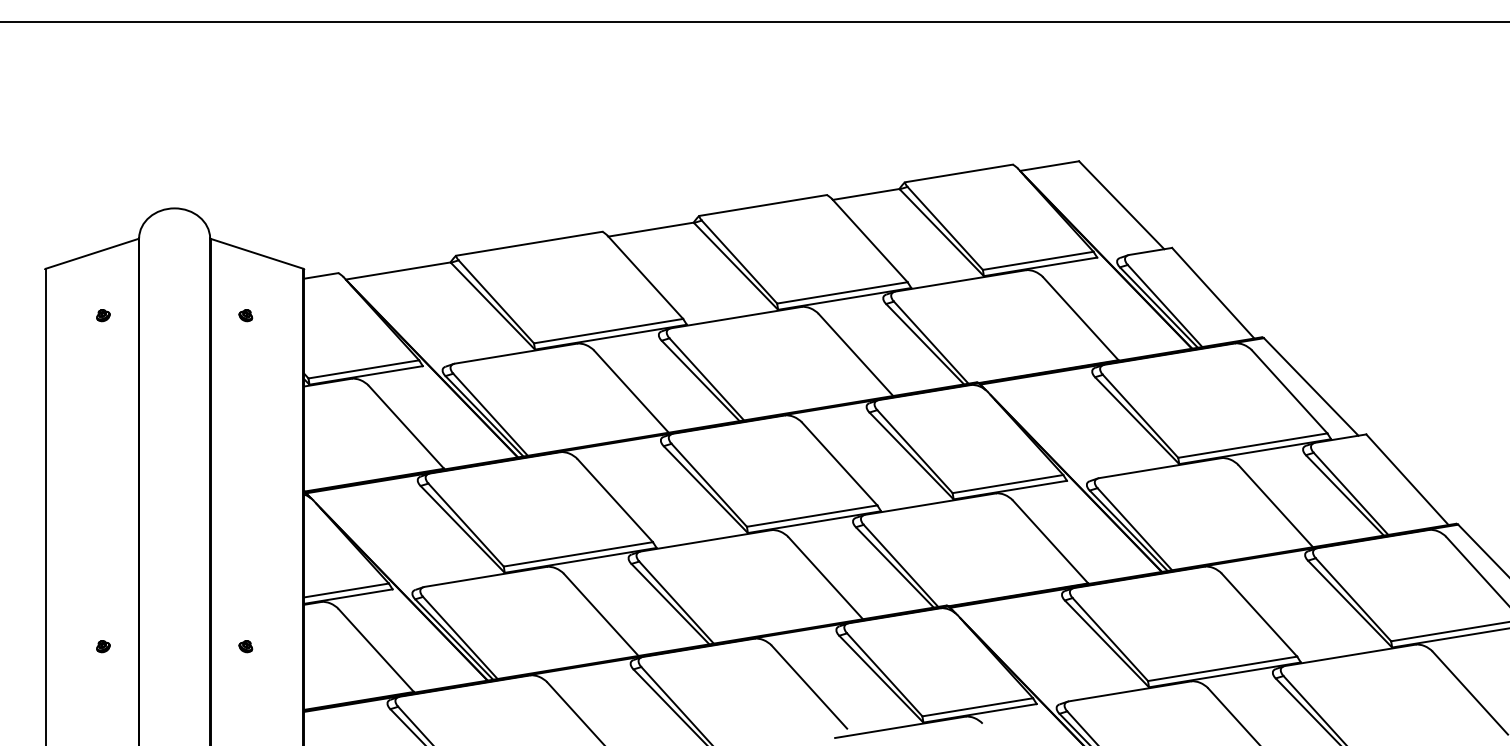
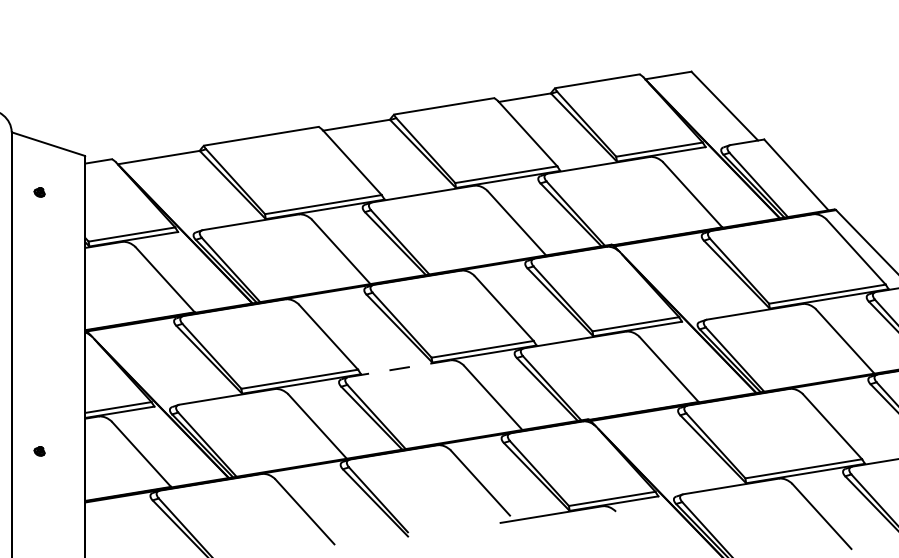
line: (706, 540) -> (399, 368), solid -> dashed

